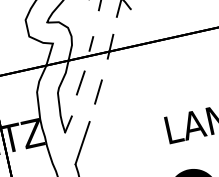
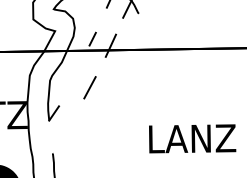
line: (80, 82) -> (74, 74), removed
line: (82, 142) -> (64, 134), removed

